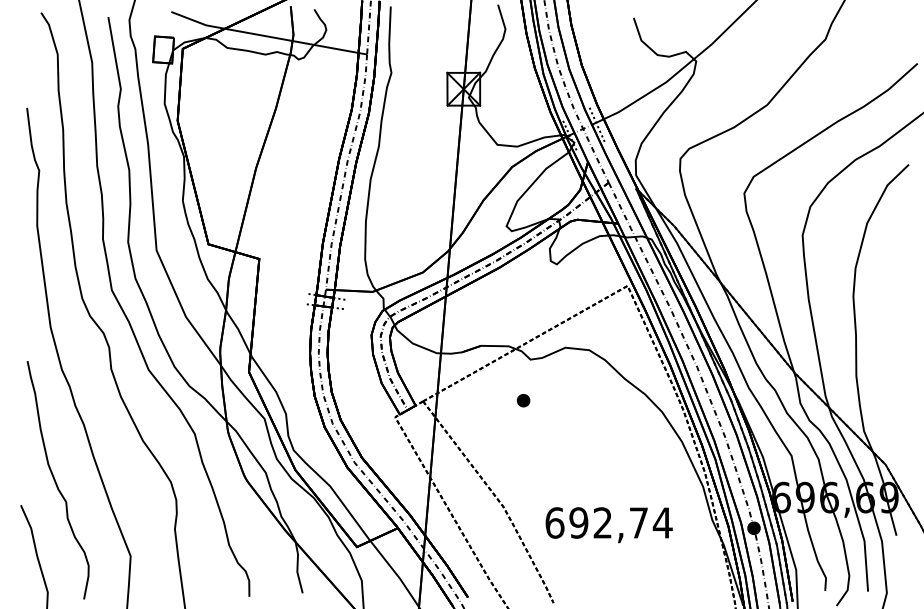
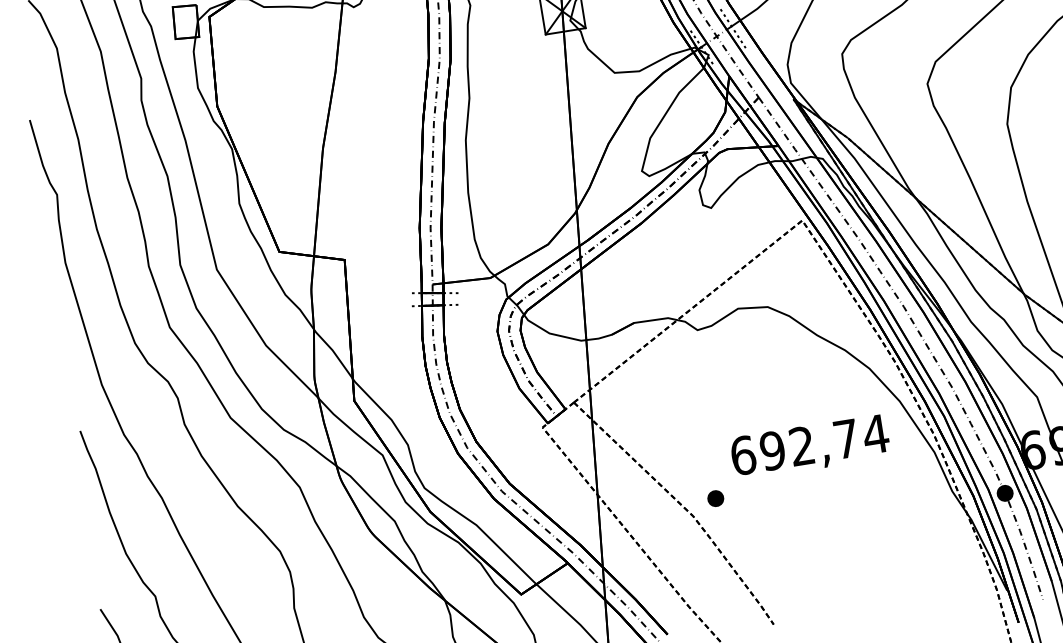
part: (523, 400) -> (715, 498), moved
text: (608, 525) -> (809, 448), moved

